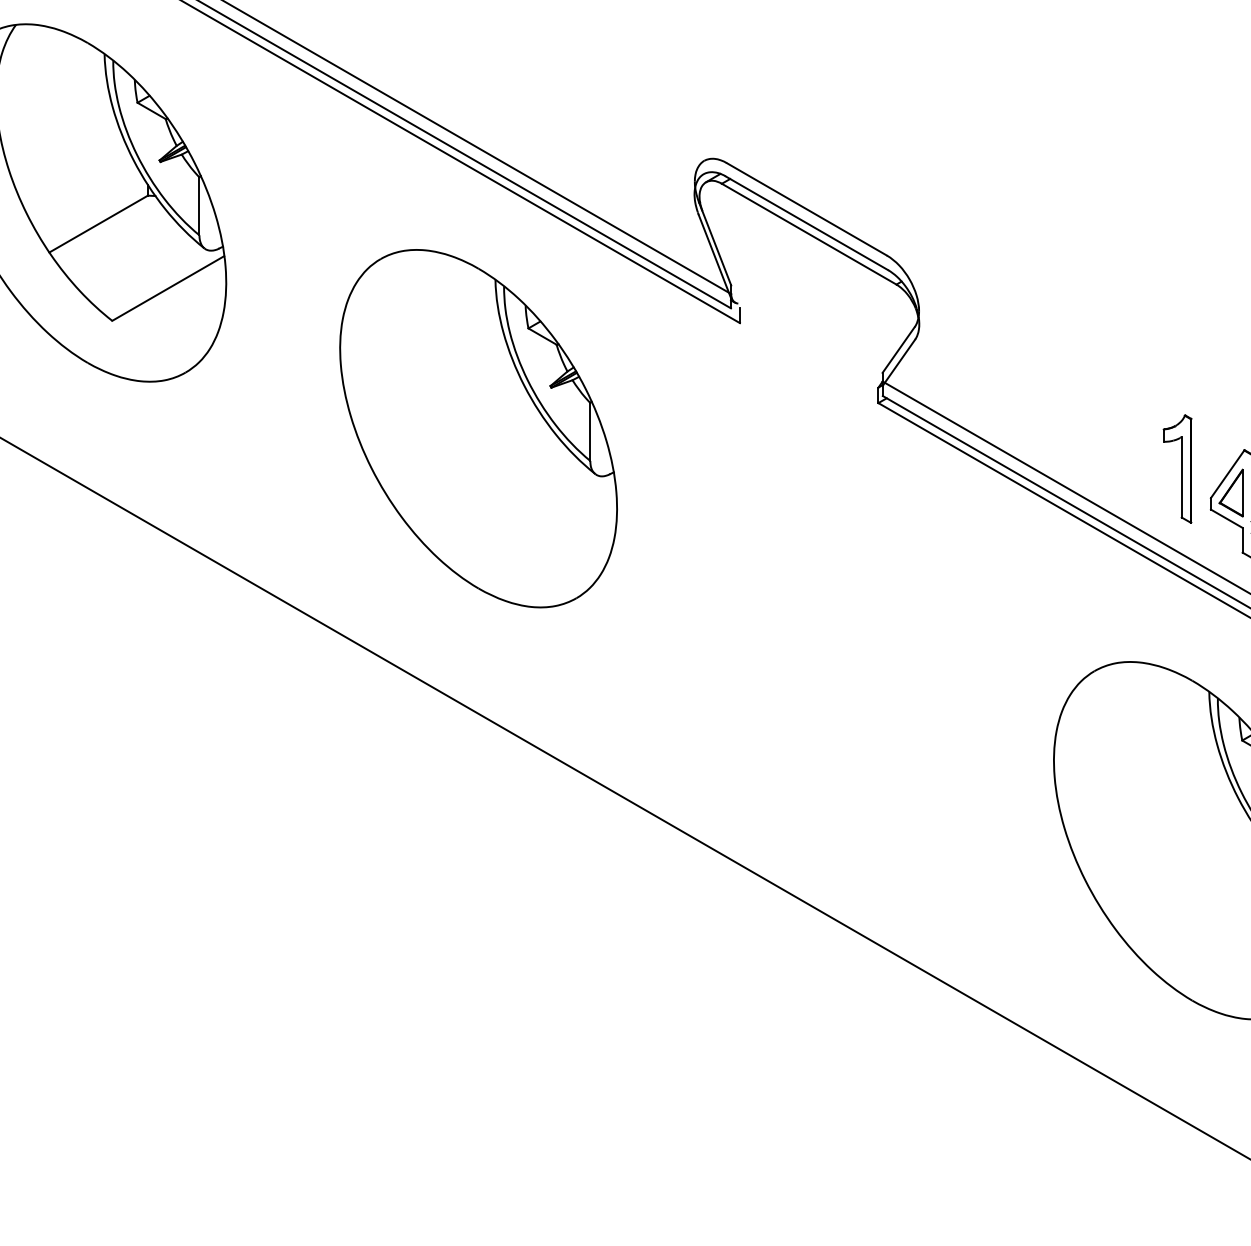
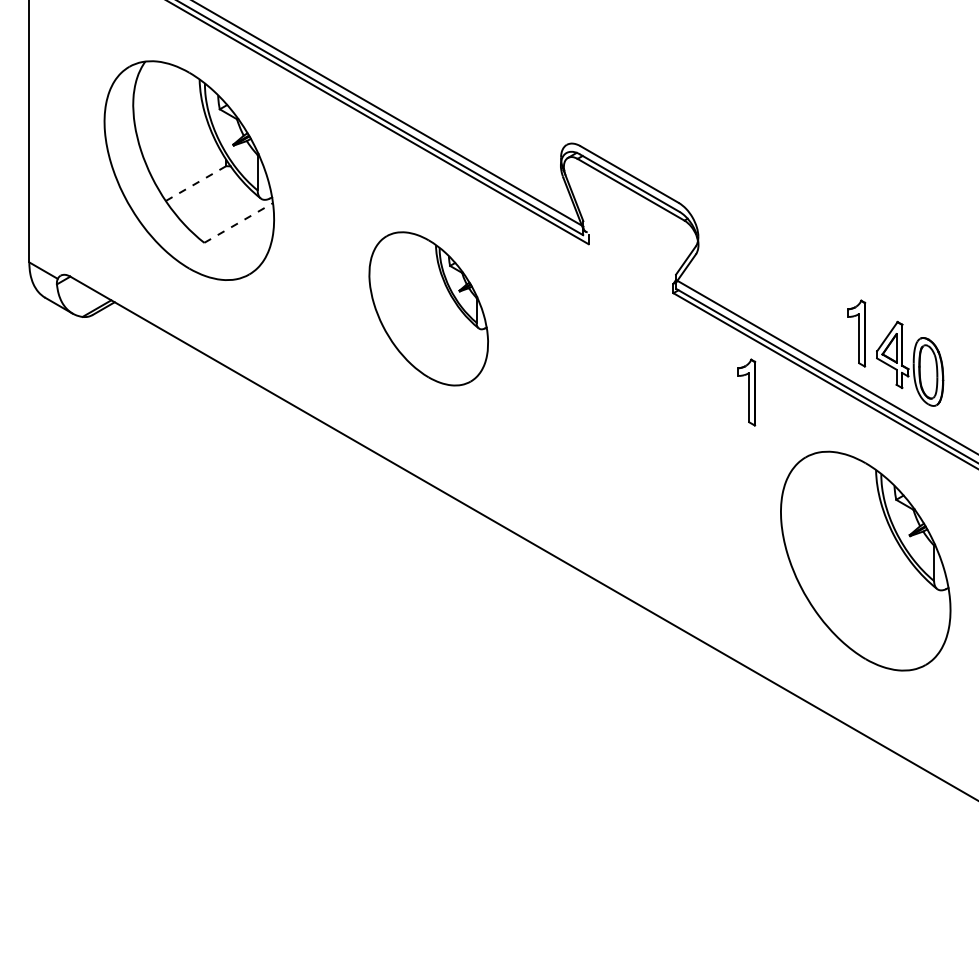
line: (99, 223) -> (196, 183), solid -> dashed
line: (168, 289) -> (238, 223), solid -> dashed
part: (478, 428) -> (428, 308), size x0.7
part: (997, 565) -> (746, 392), added

